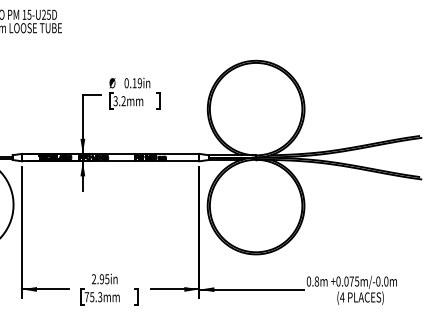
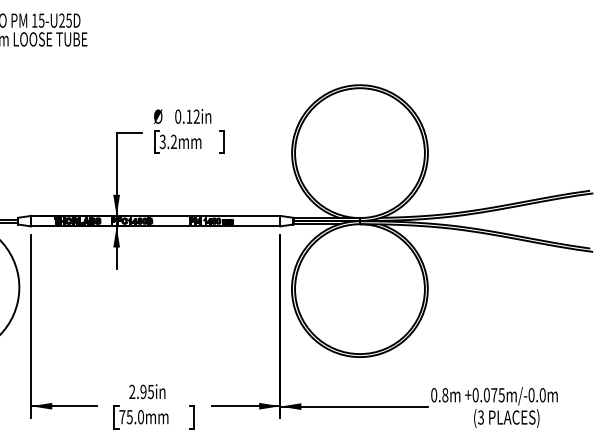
text: (139, 83) -> (196, 116), 0.19in -> 0.12in
text: (99, 297) -> (140, 417), 75.3mm -> 75.0mm
text: (341, 297) -> (480, 417), (4 -> (3

